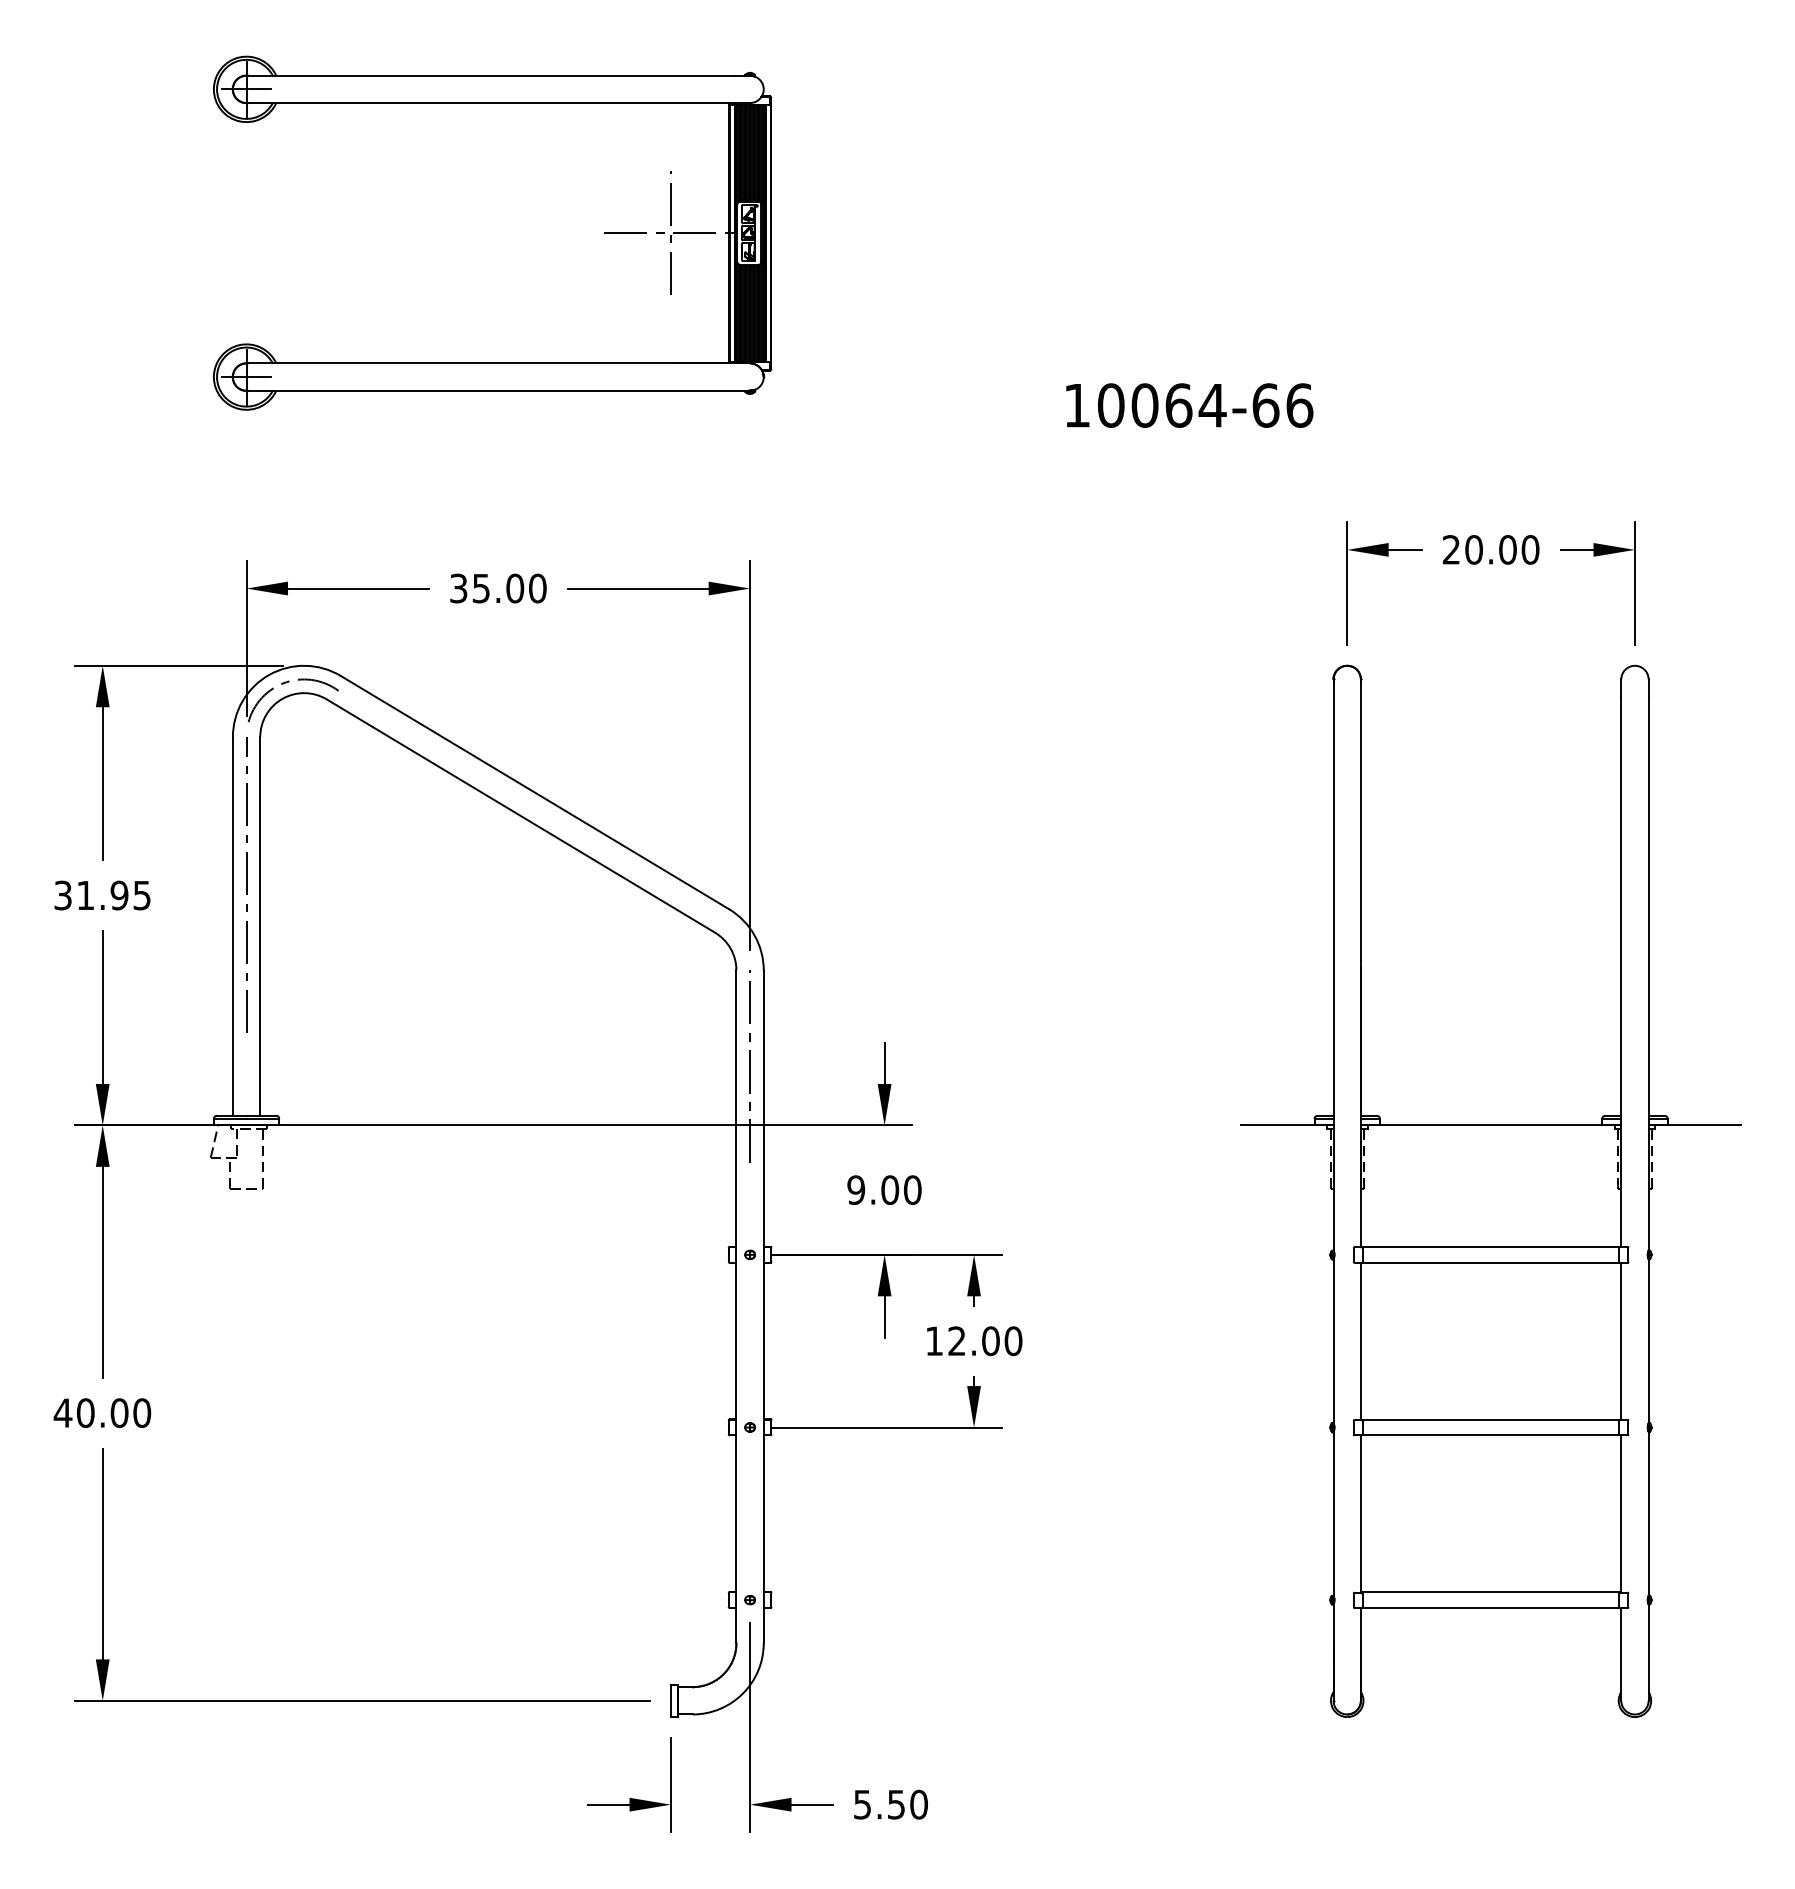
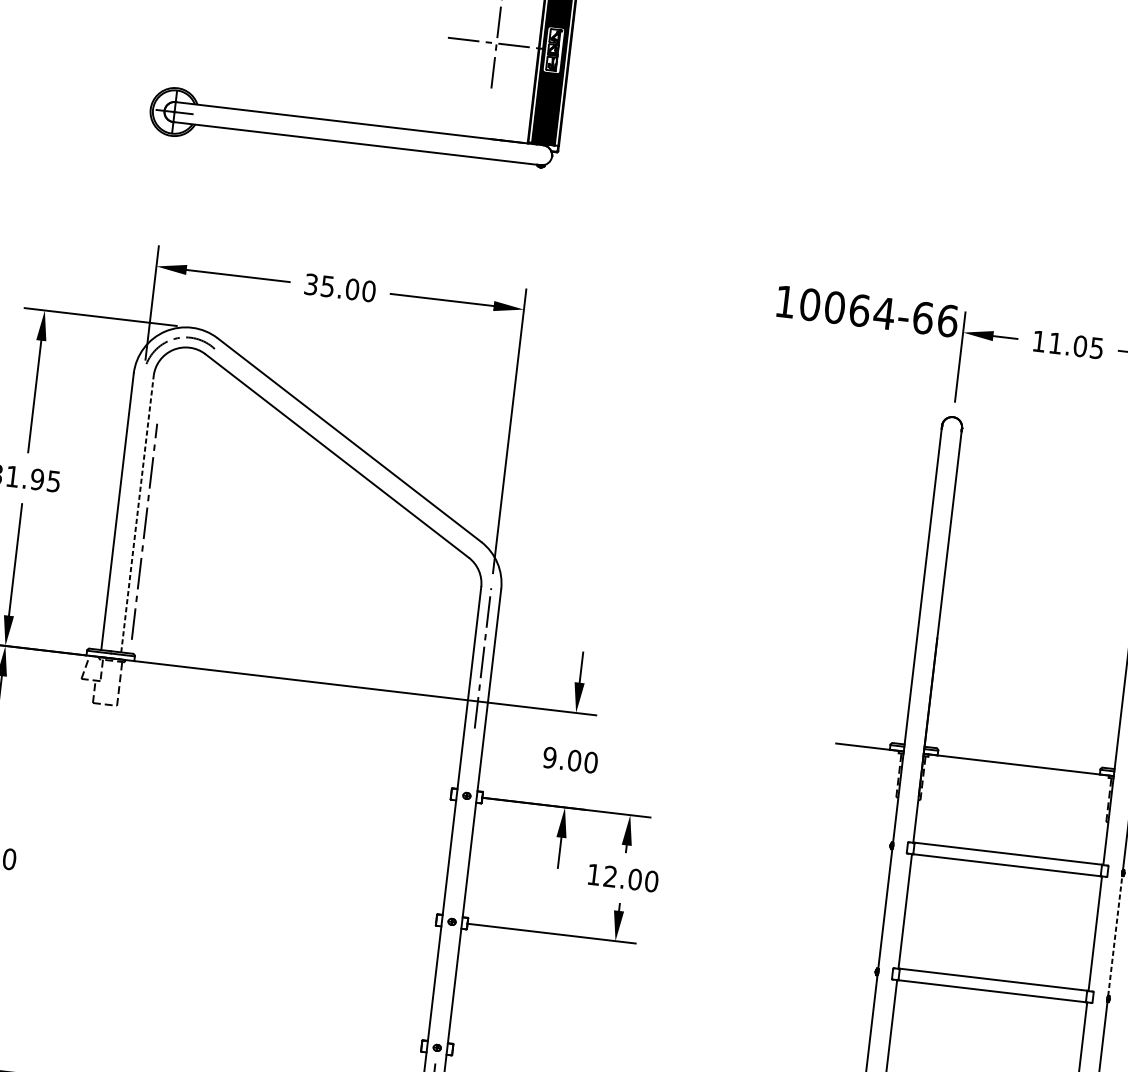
text: (1189, 405) -> (867, 311), moved
text: (1490, 549) -> (1067, 344), 20.00 -> 11.05
line: (246, 884) -> (144, 531), moved
line: (260, 925) -> (137, 513), solid -> dashed
line: (1648, 1340) -> (1115, 935), solid -> dashed

